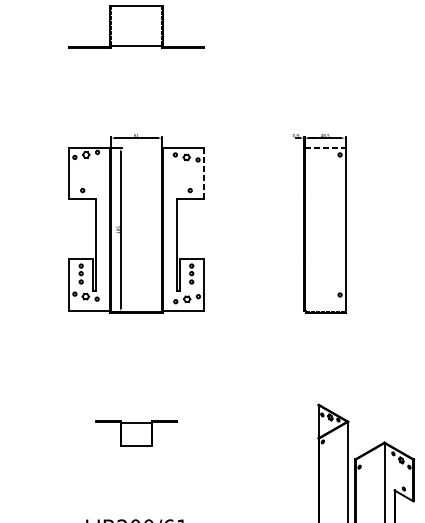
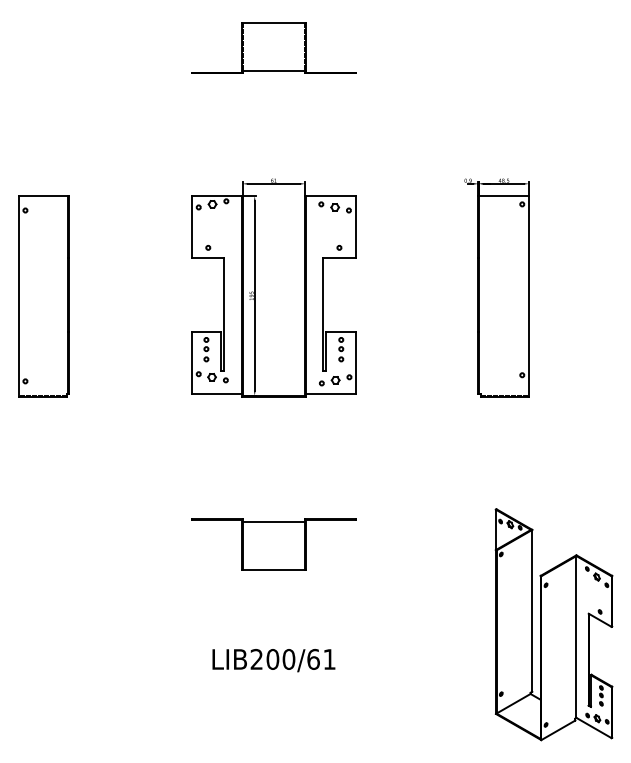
line: (325, 148) -> (504, 196), dashed -> solid
line: (203, 173) -> (355, 227), dashed -> solid
part: (136, 433) -> (273, 544), size x1.67

